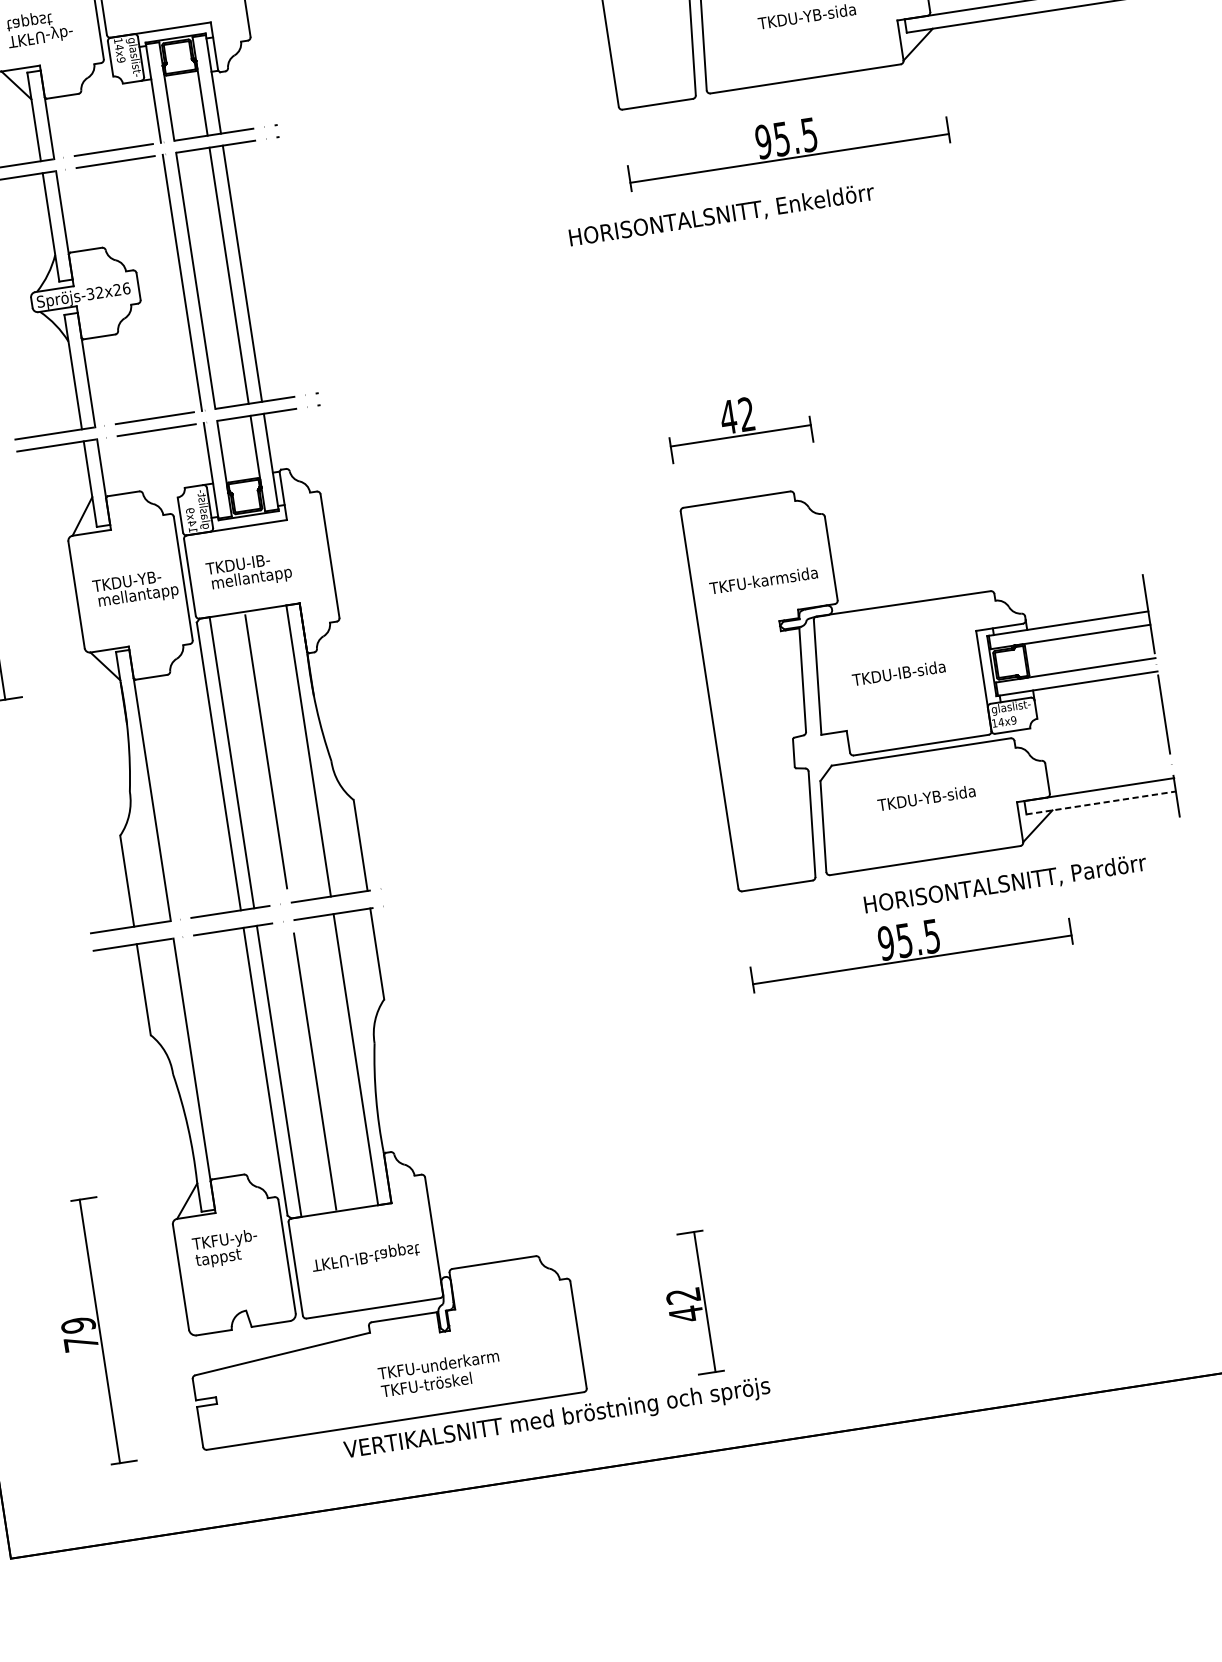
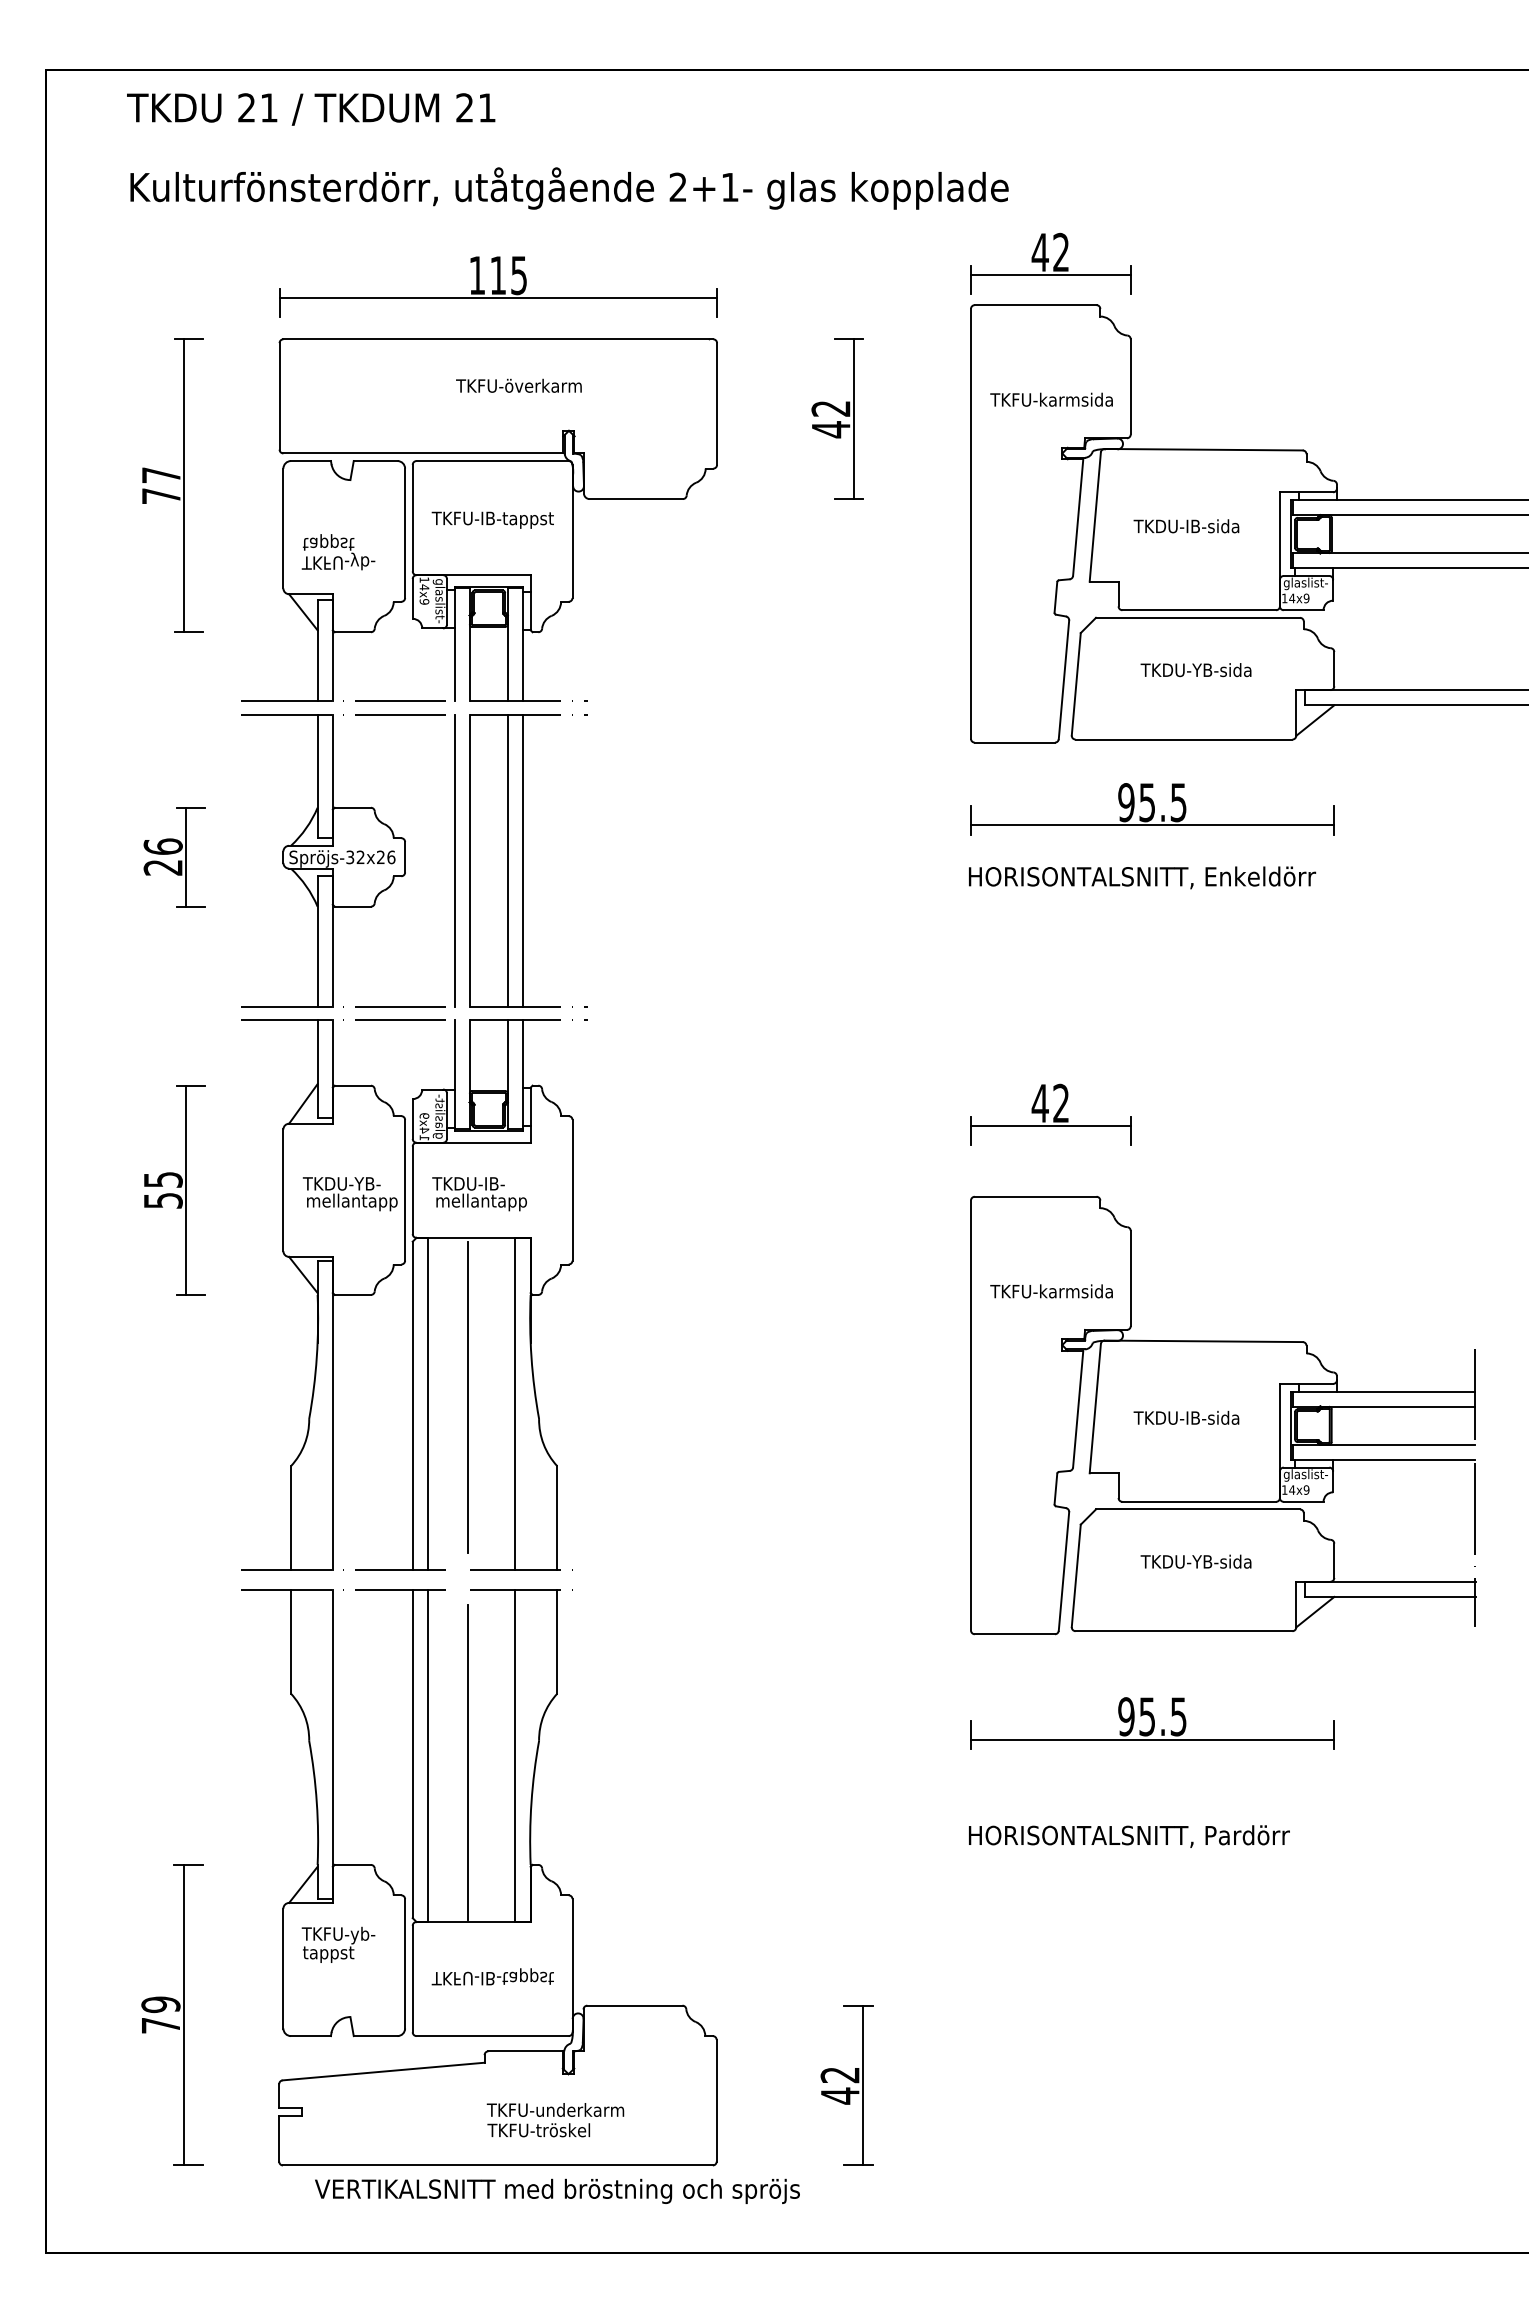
text: (722, 215) -> (1142, 877), moved
line: (1101, 802) -> (1390, 1596), dashed -> solid
text: (1005, 884) -> (1129, 1836), moved
text: (557, 1418) -> (557, 2190), moved

